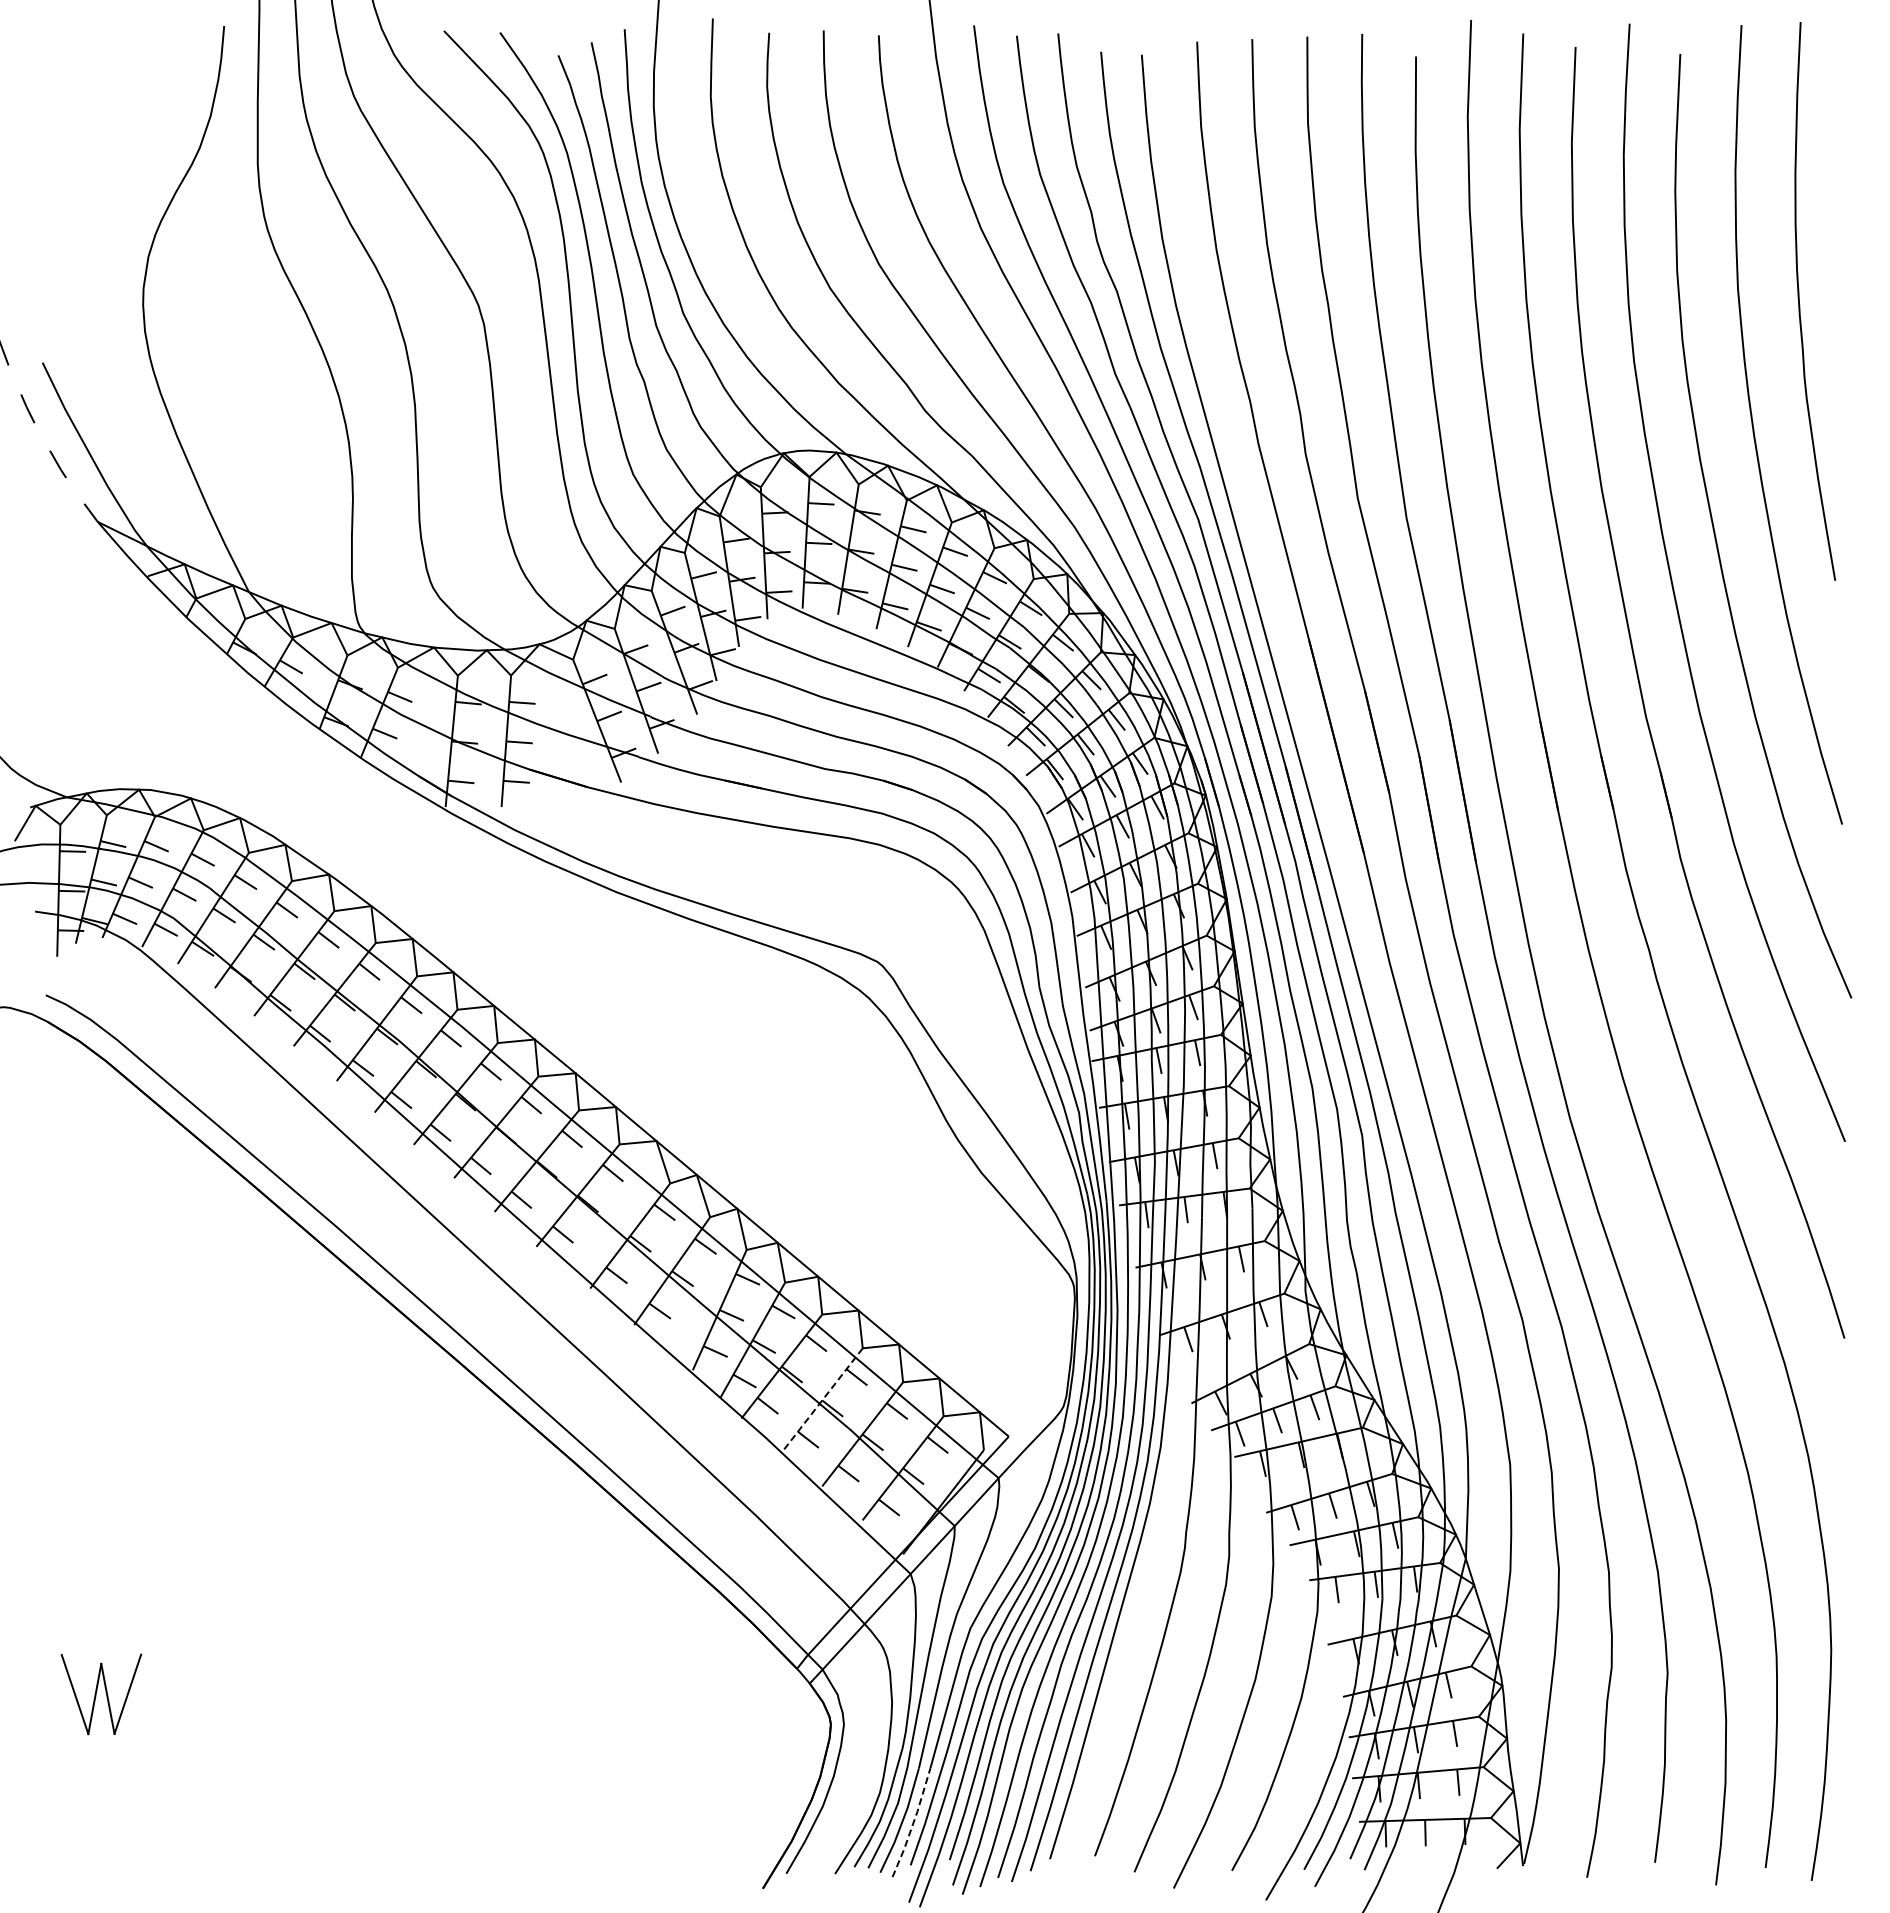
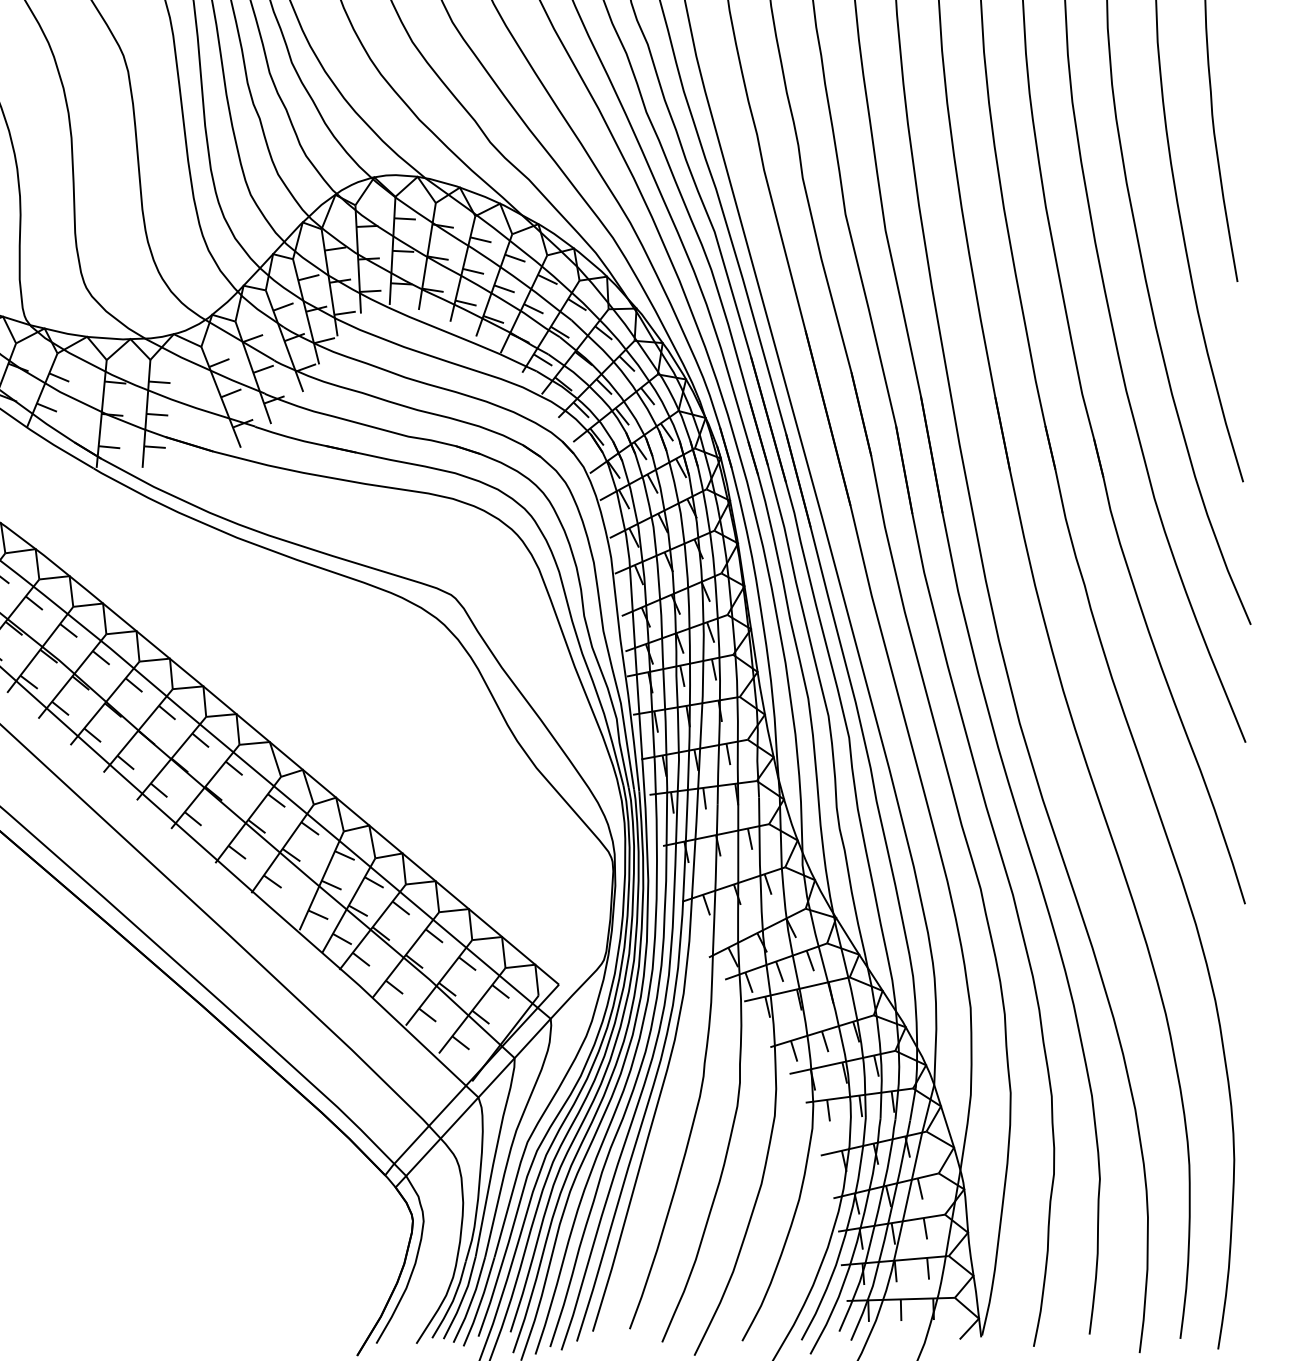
line: (821, 1400) -> (405, 955), dashed -> solid
line: (913, 1823) -> (480, 1302), dashed -> solid

